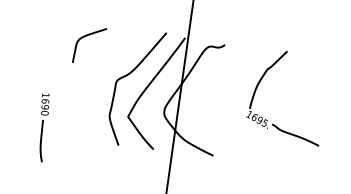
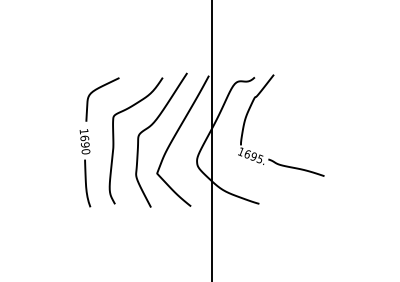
part: (262, 78) -> (250, 109), moved
curve: (95, 82) -> (114, 140), added
part: (42, 127) -> (85, 168), moved

